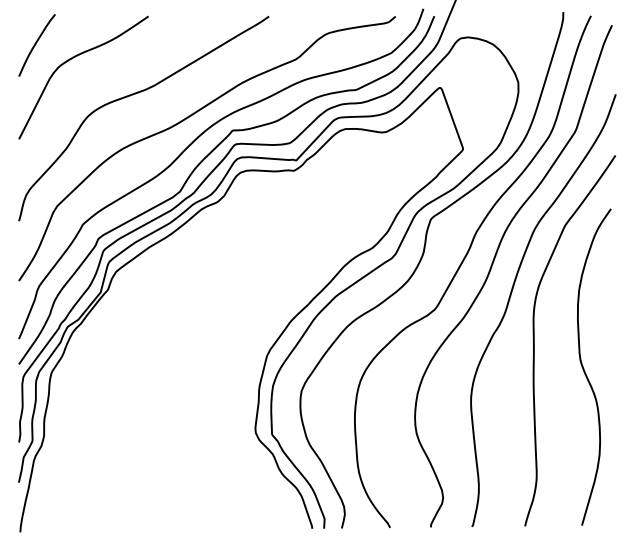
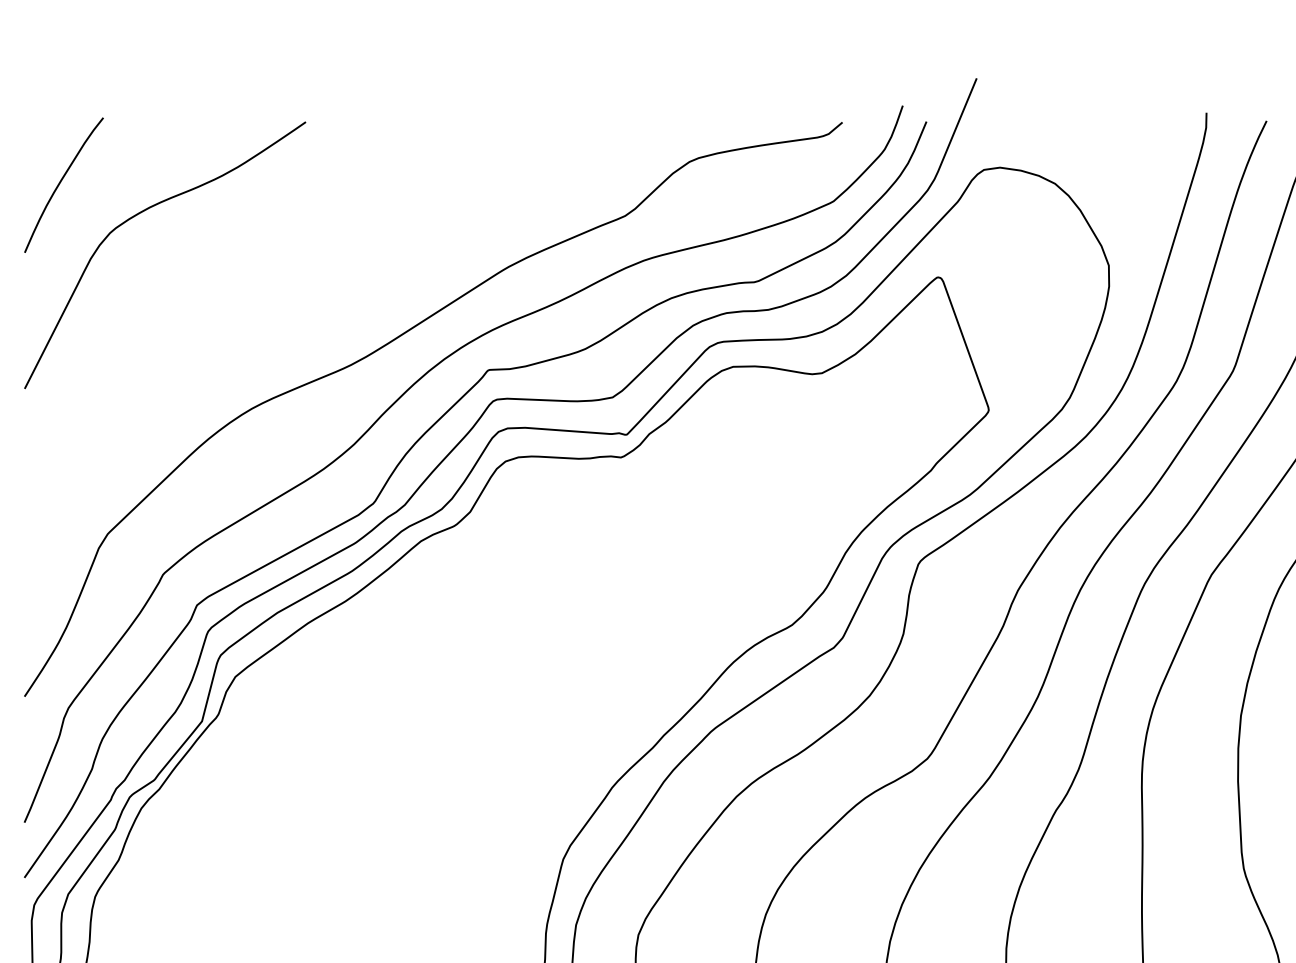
curve: (133, 95) -> (273, 293), removed

